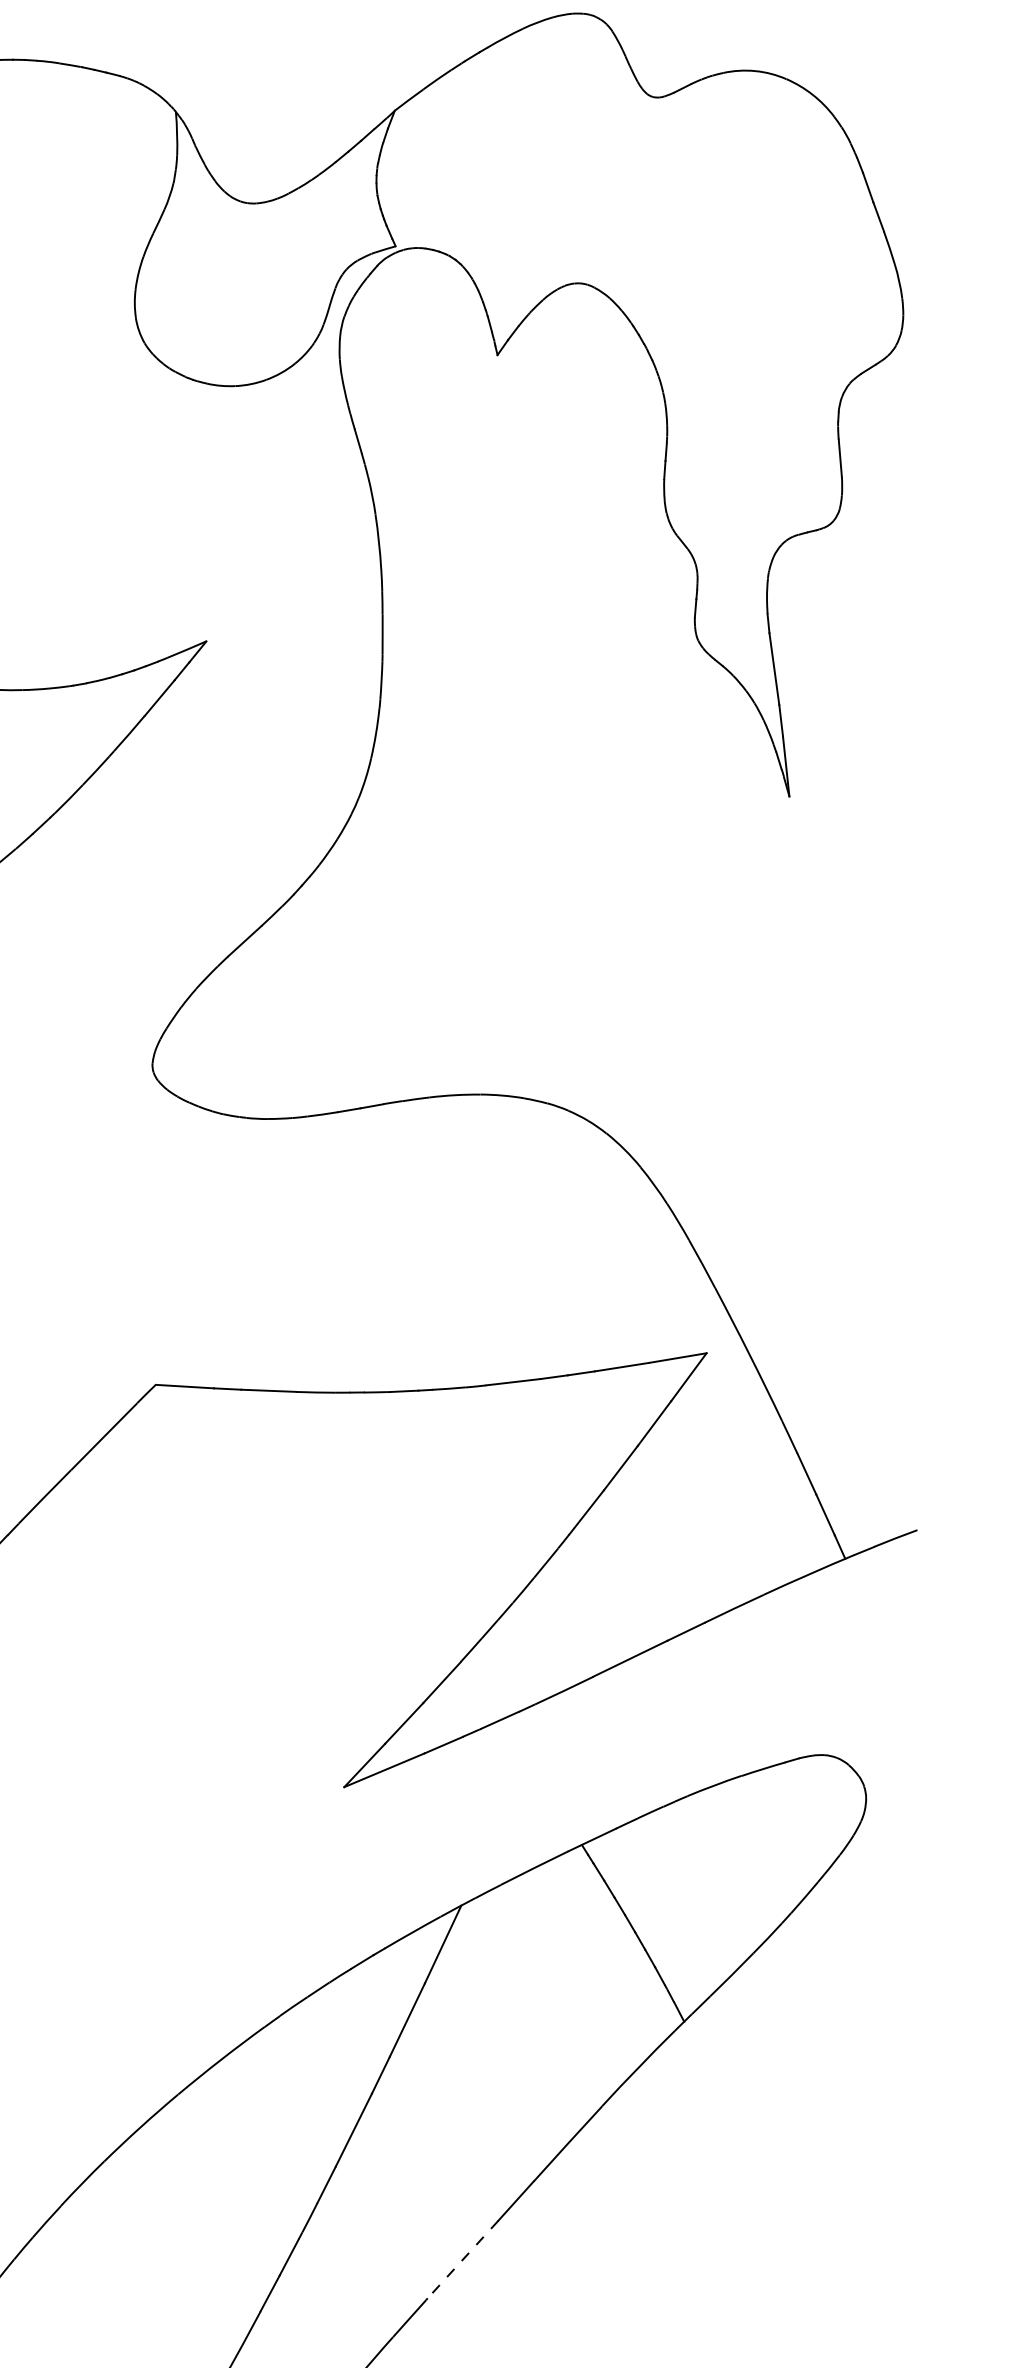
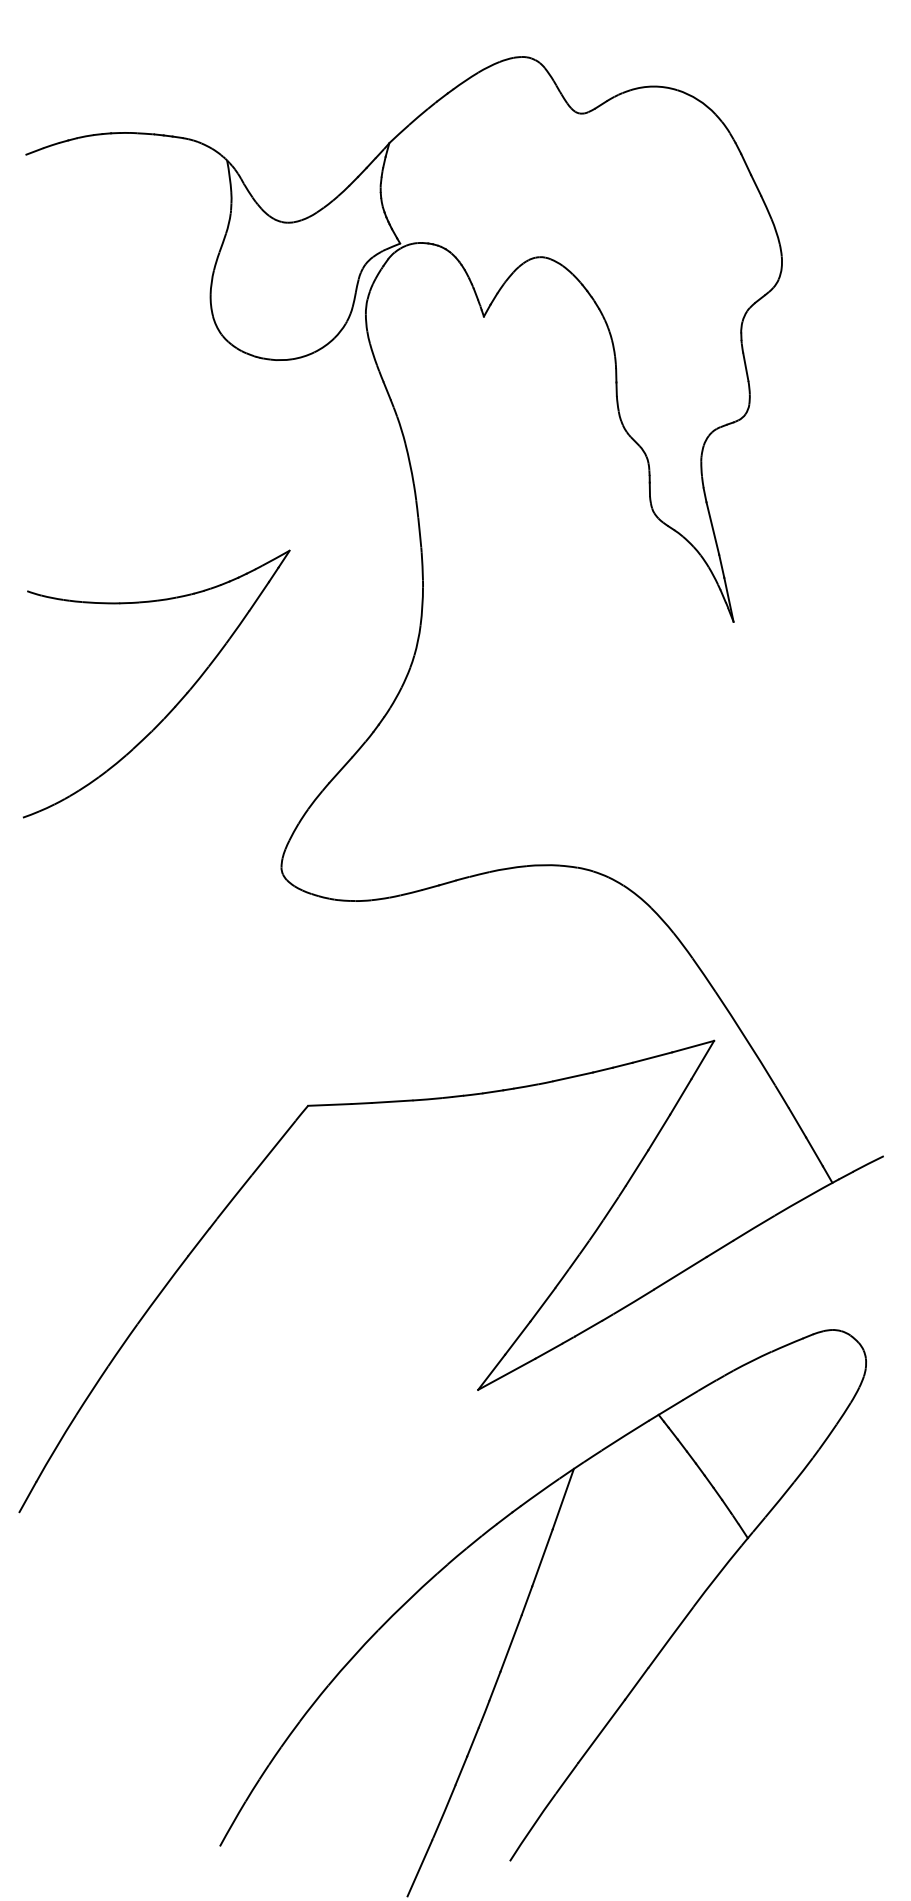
line: (462, 2259) -> (601, 1731), dashed -> solid

